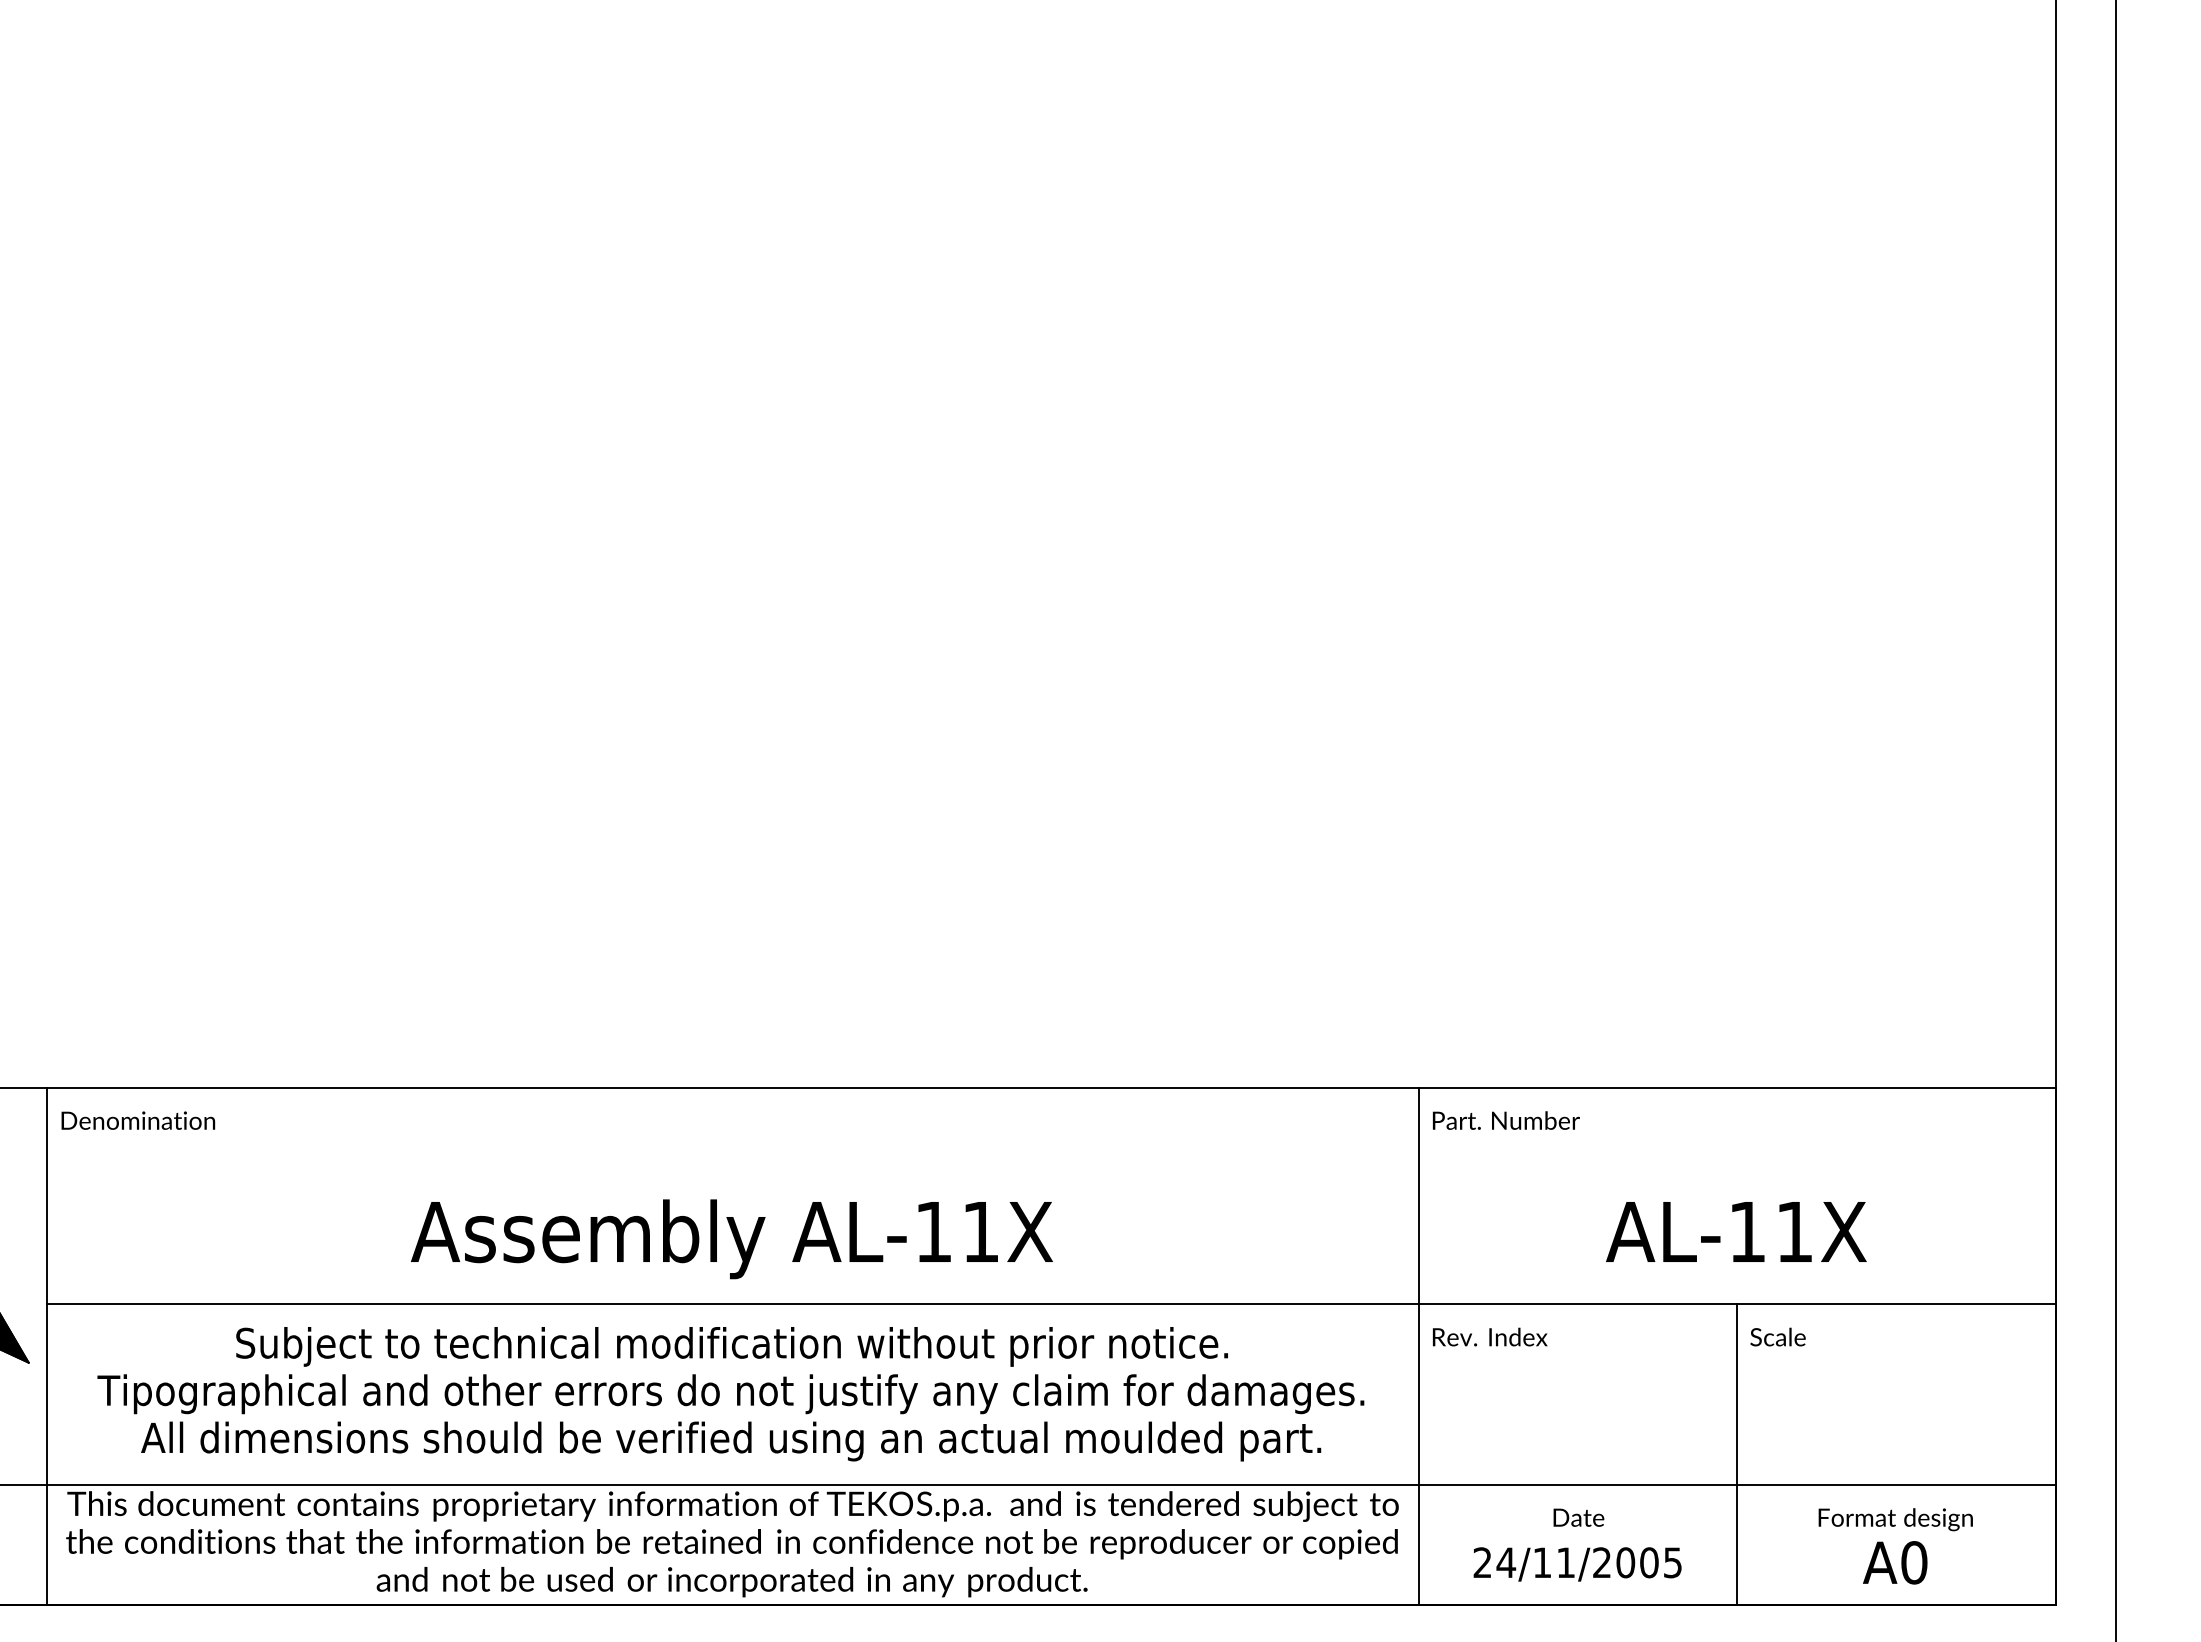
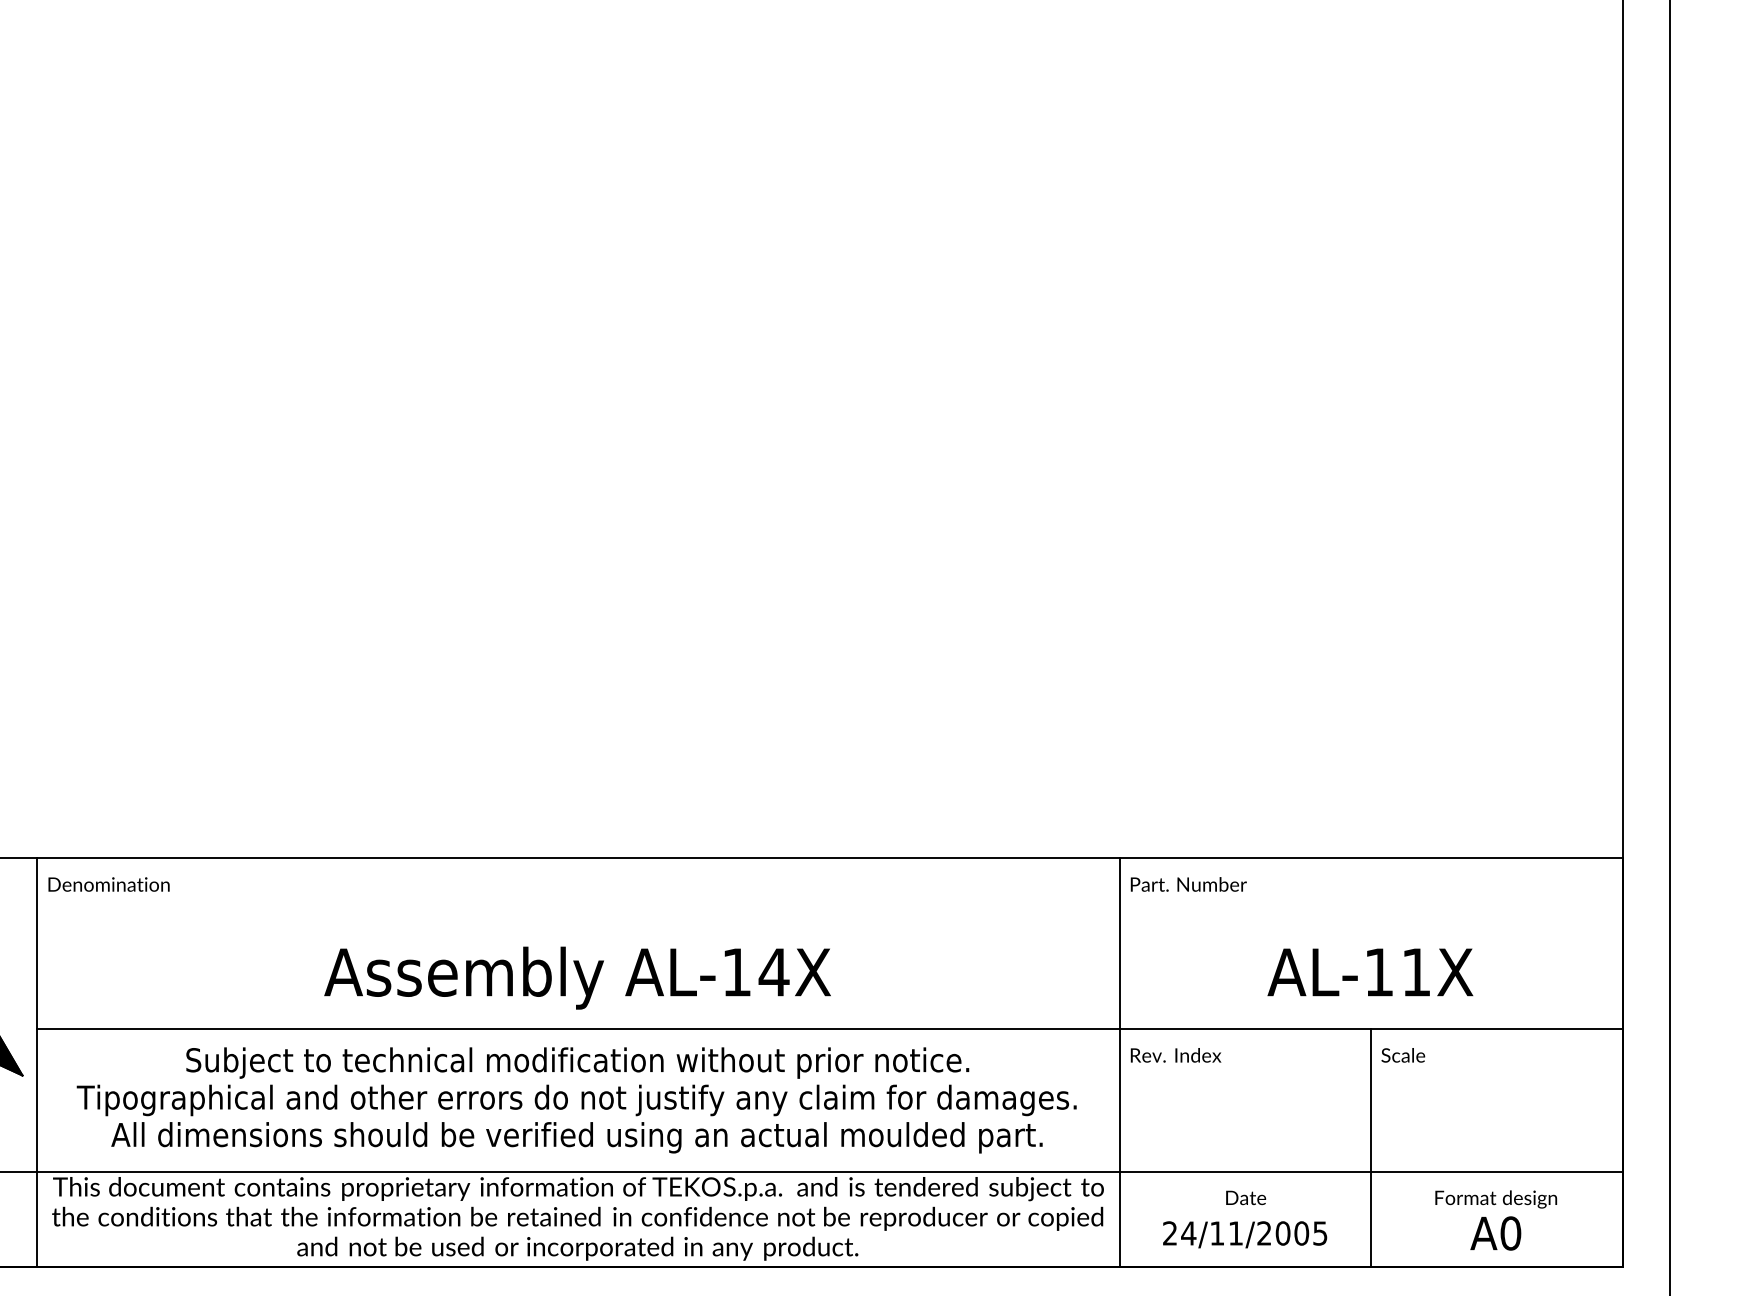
text: (980, 1231) -> (773, 972), AL-11X -> AL-14X

